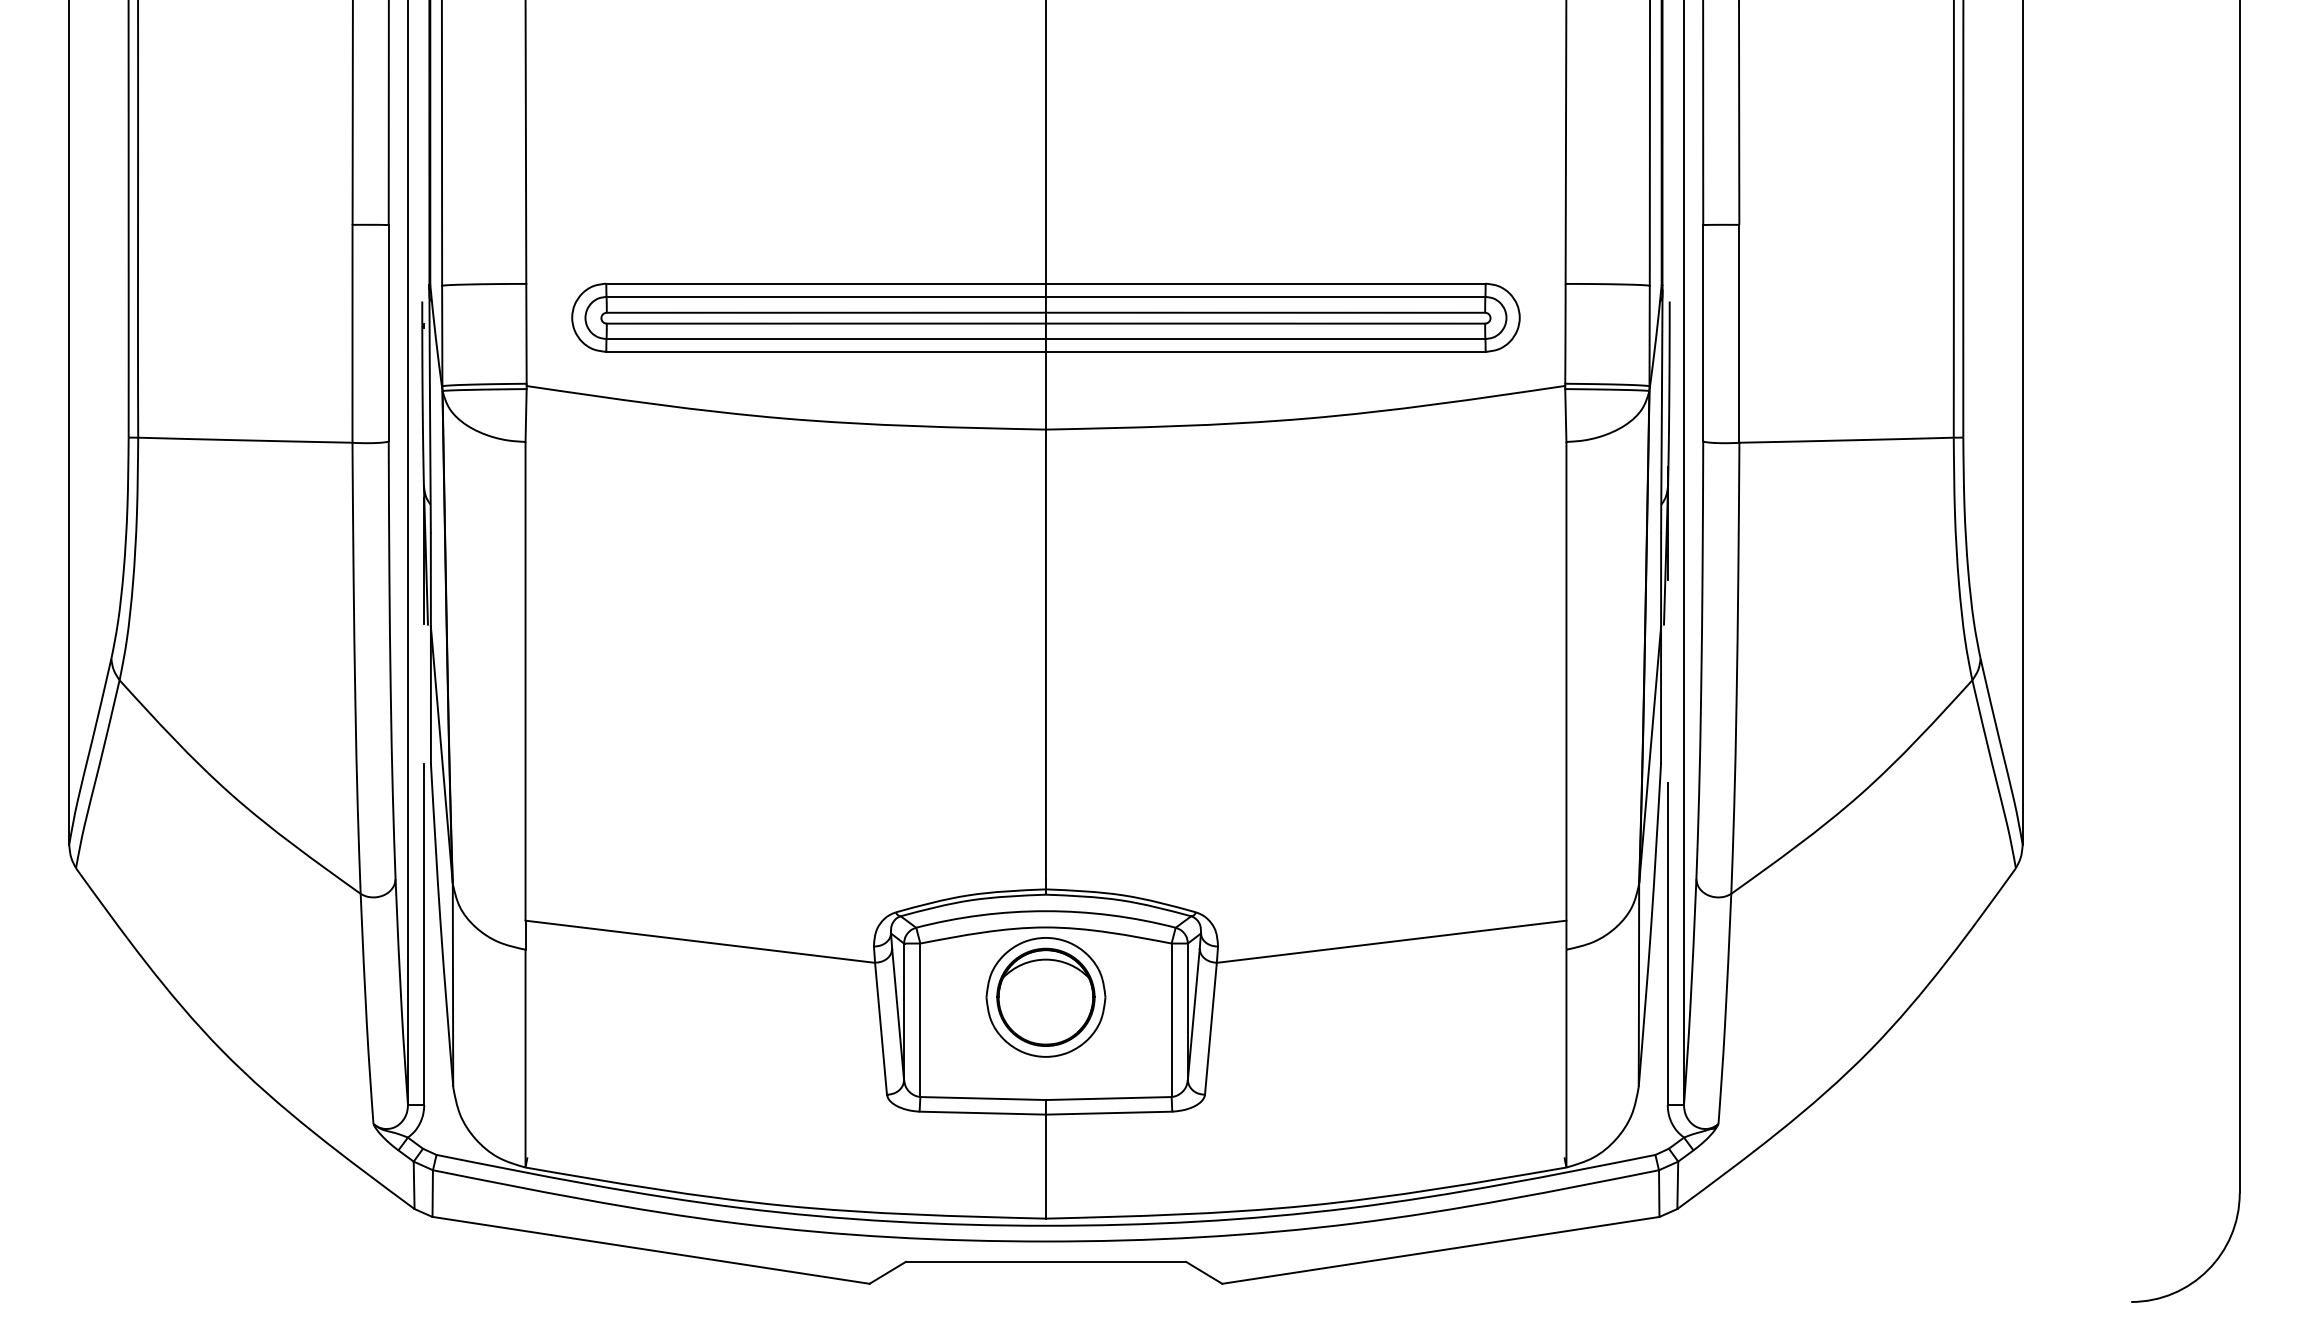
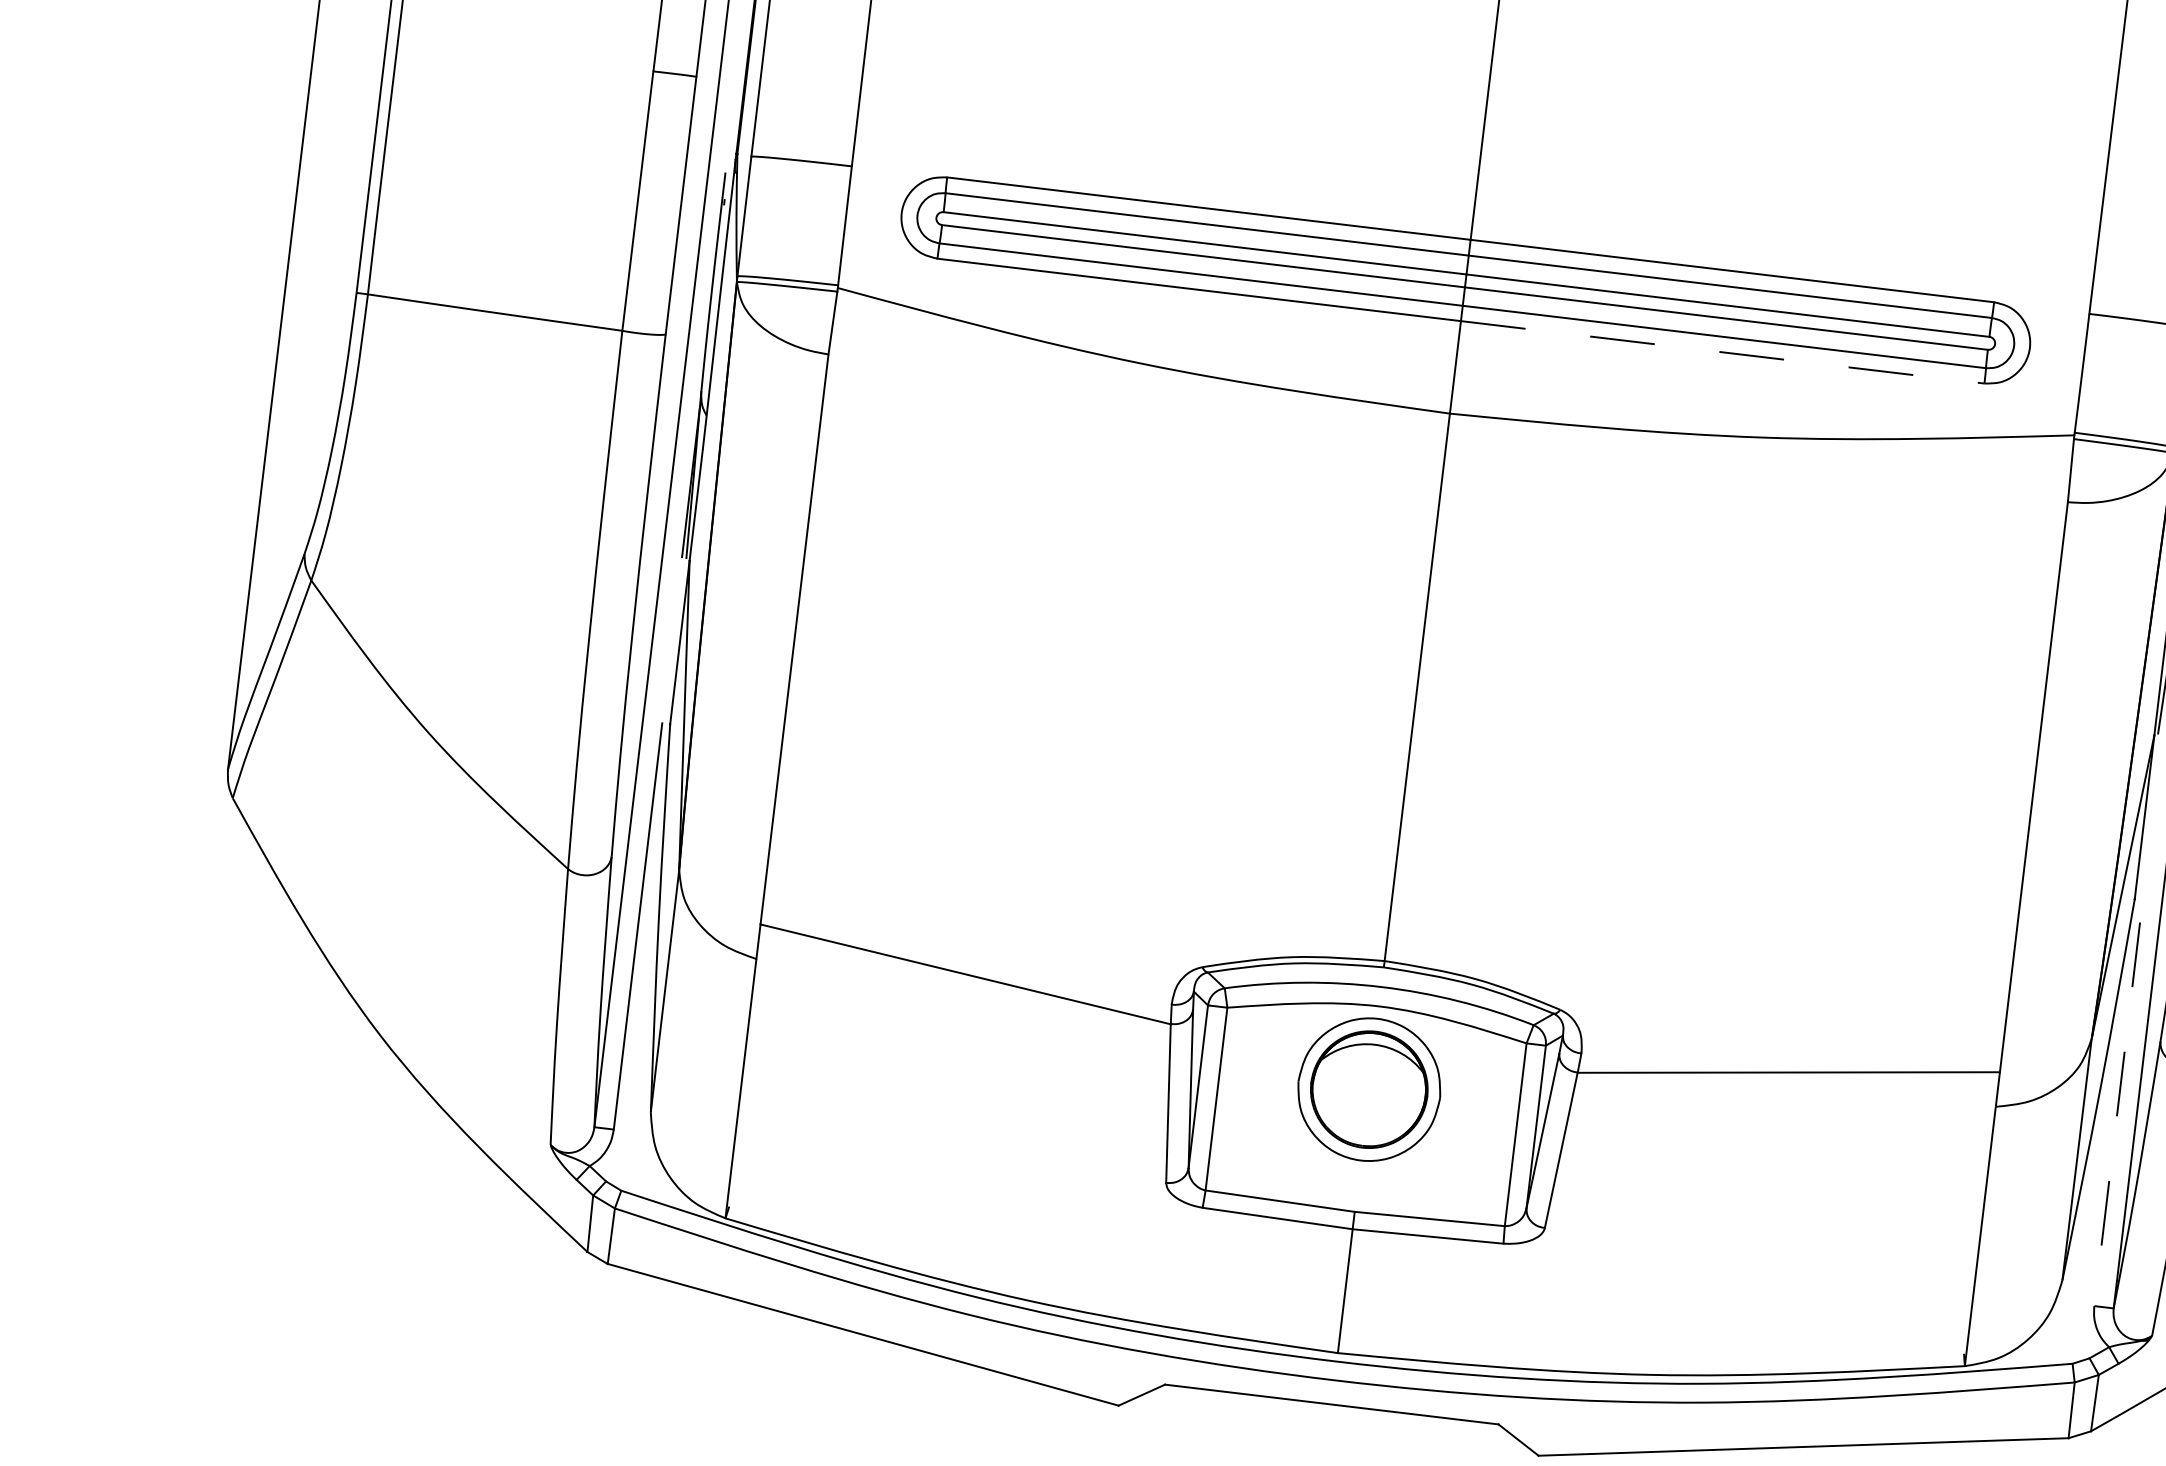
line: (1265, 351) -> (1722, 351), solid -> dashed
line: (1667, 944) -> (2116, 1114), solid -> dashed

